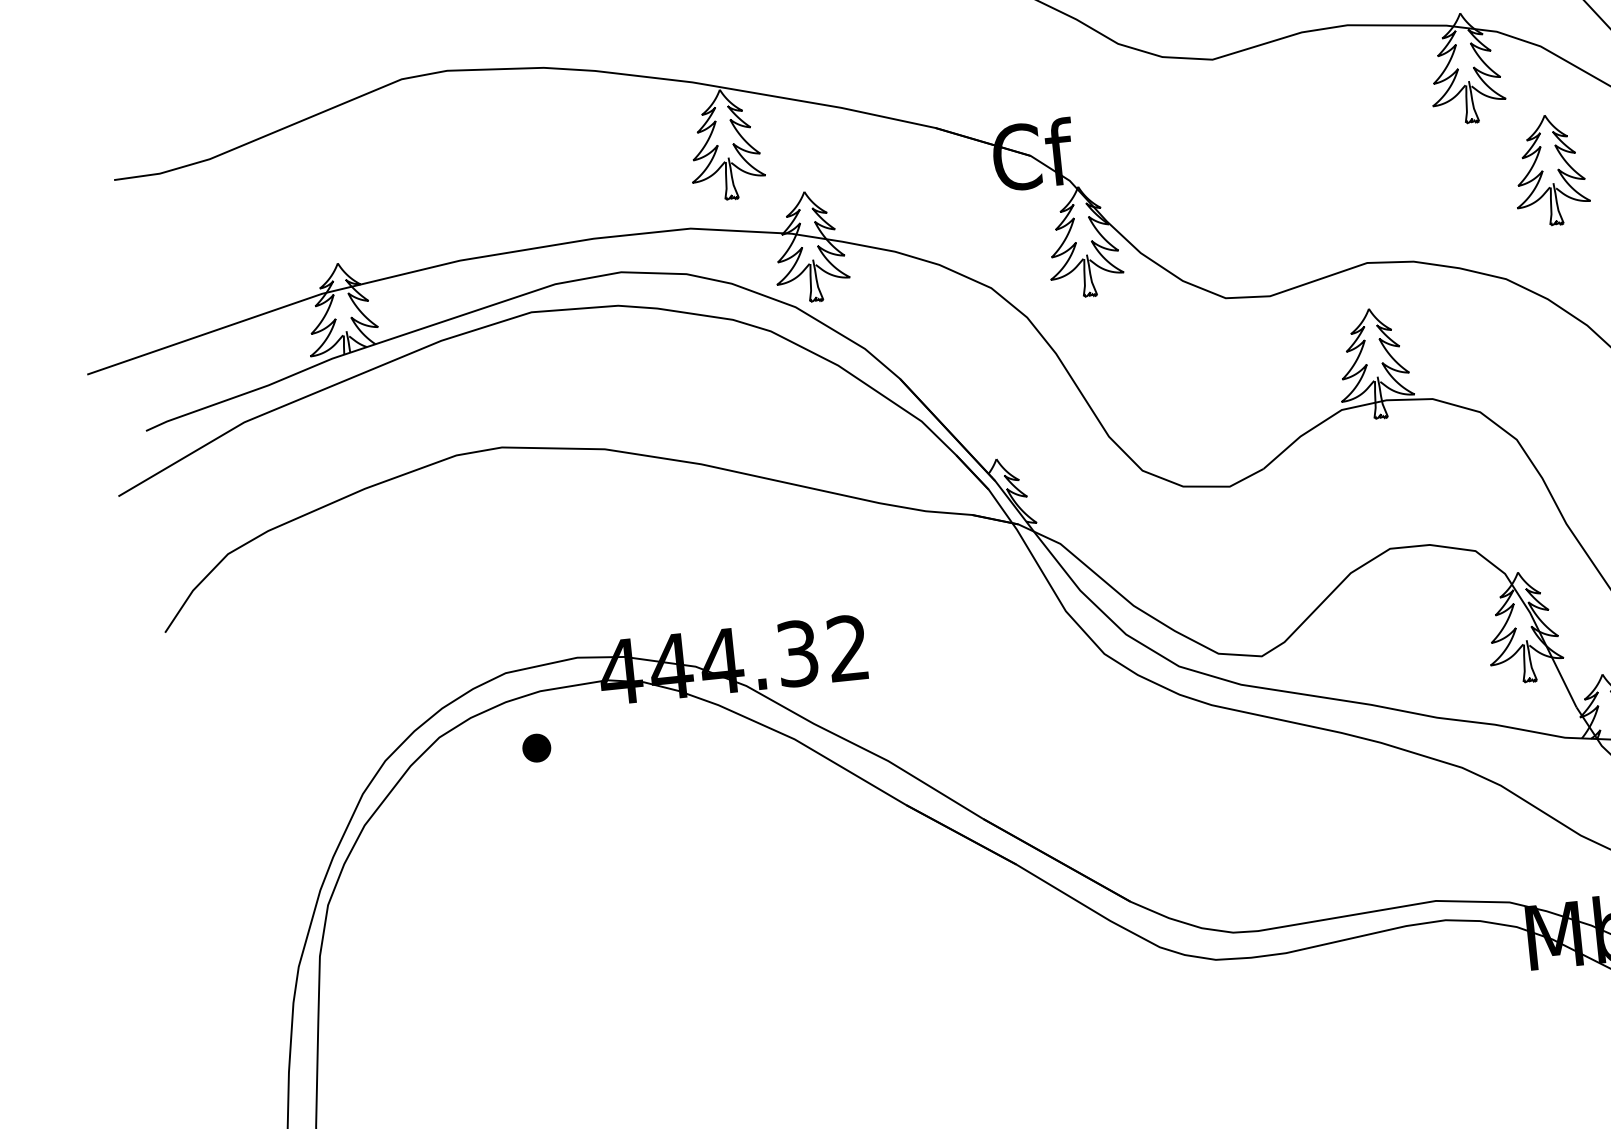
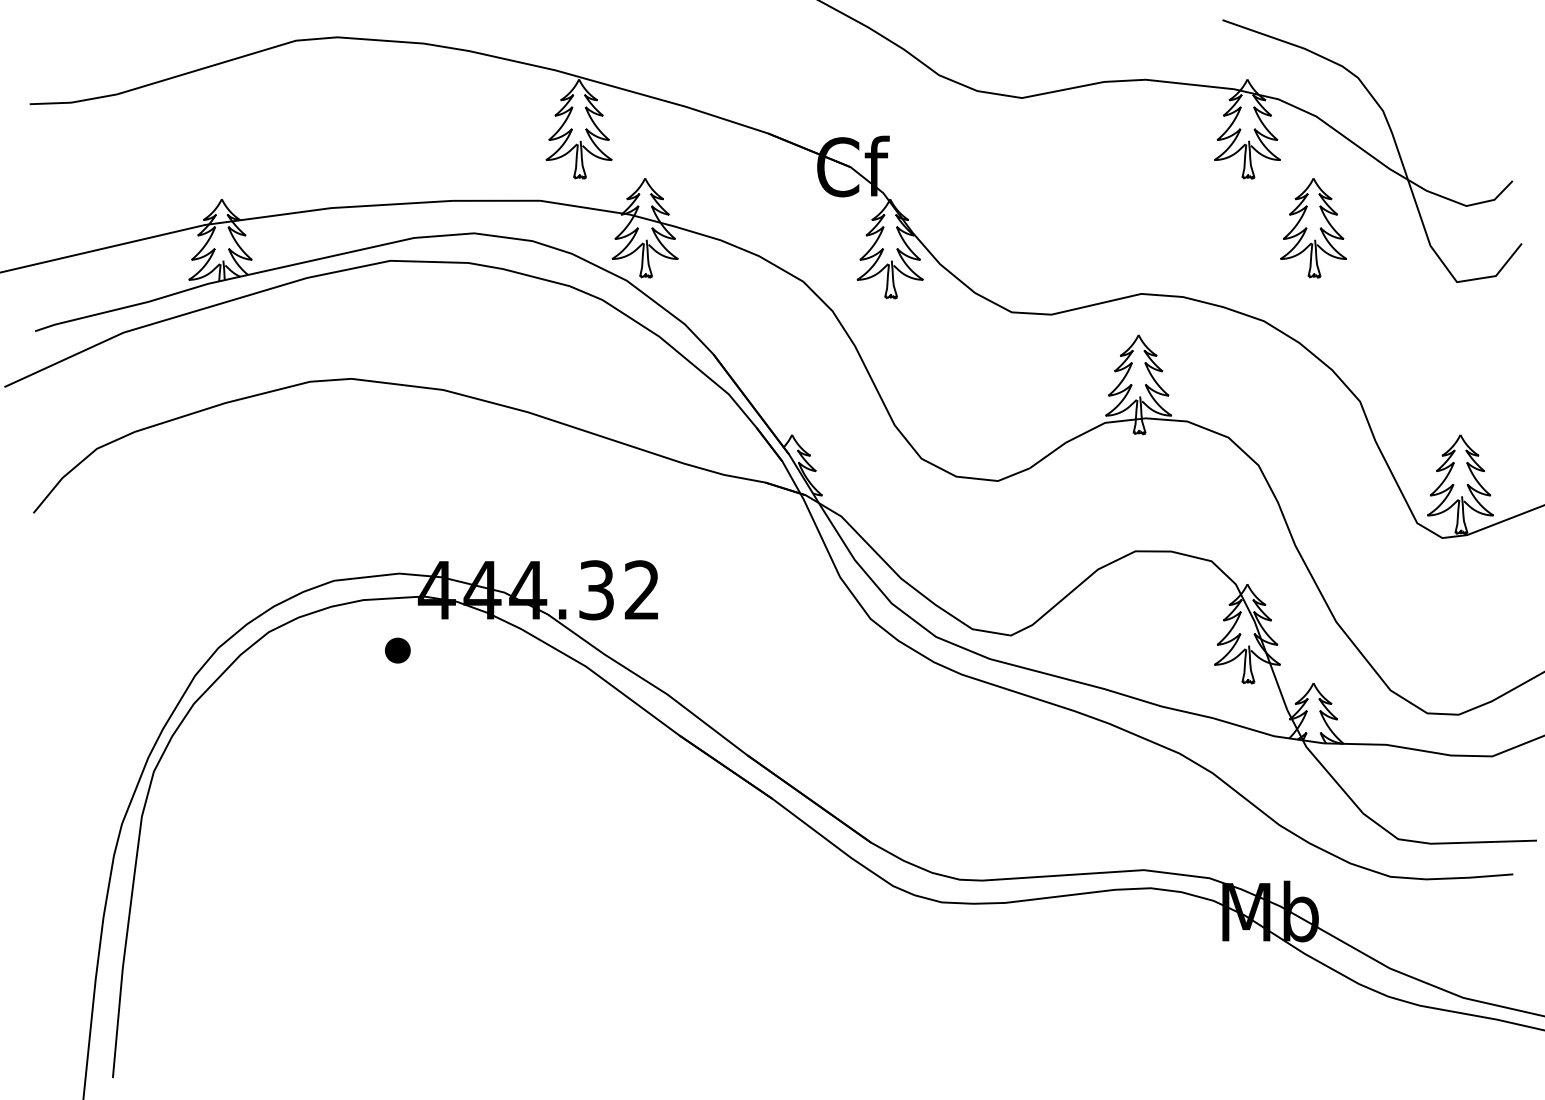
part: (536, 748) -> (397, 650), moved

